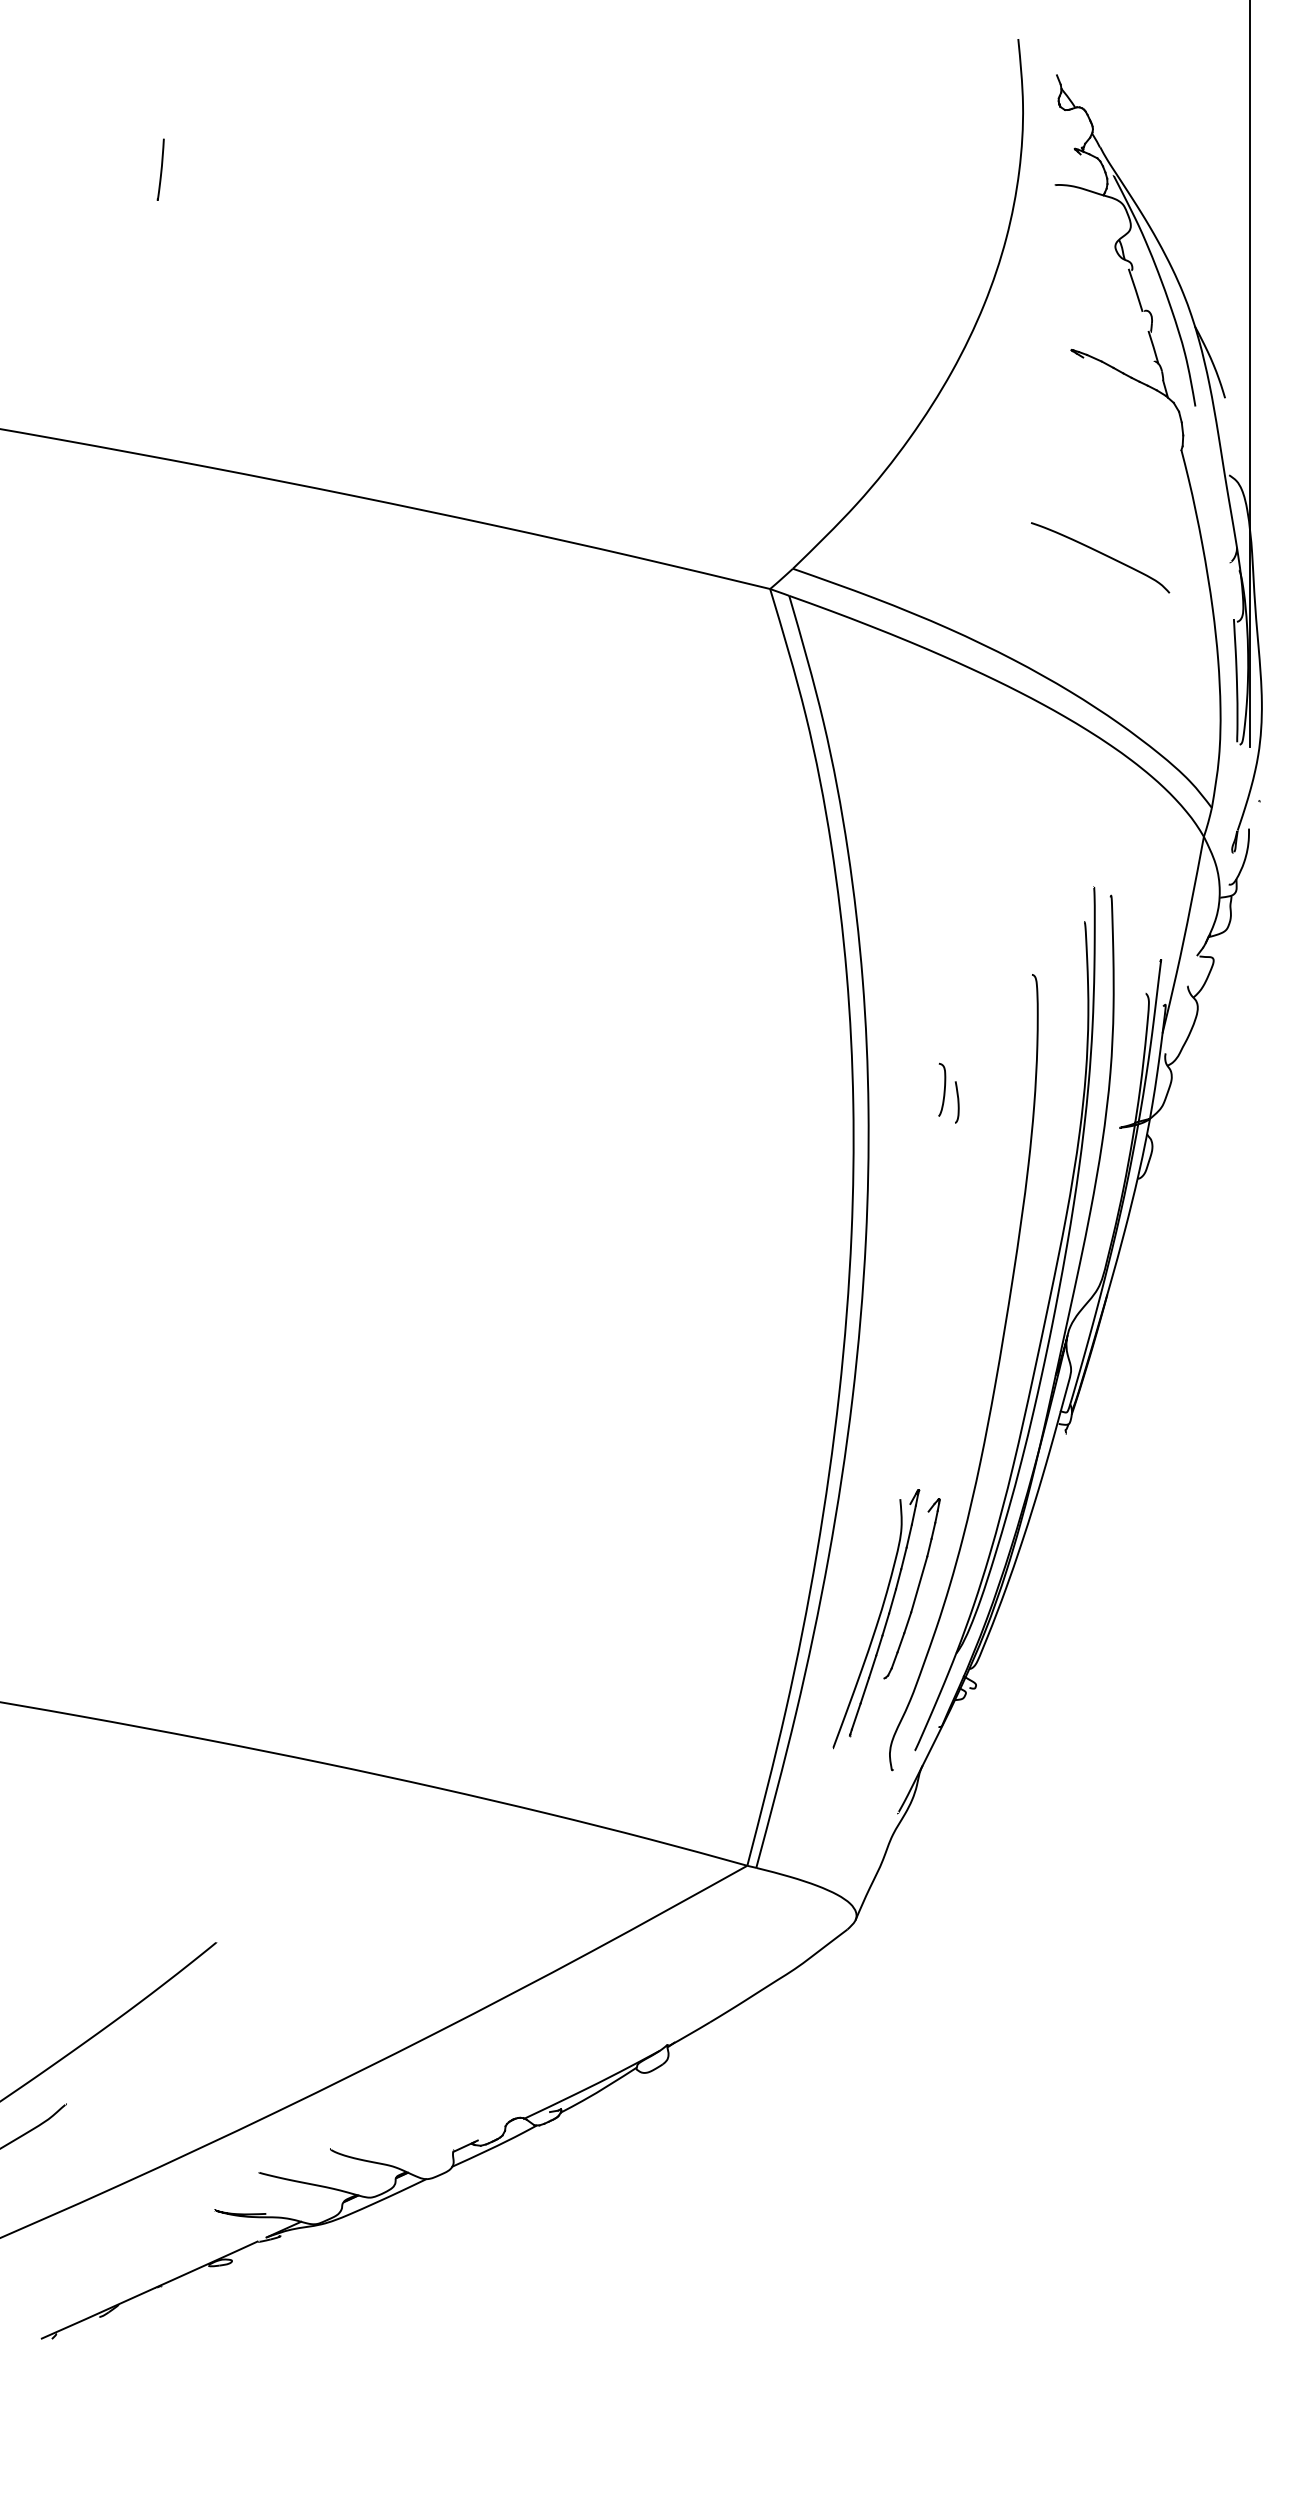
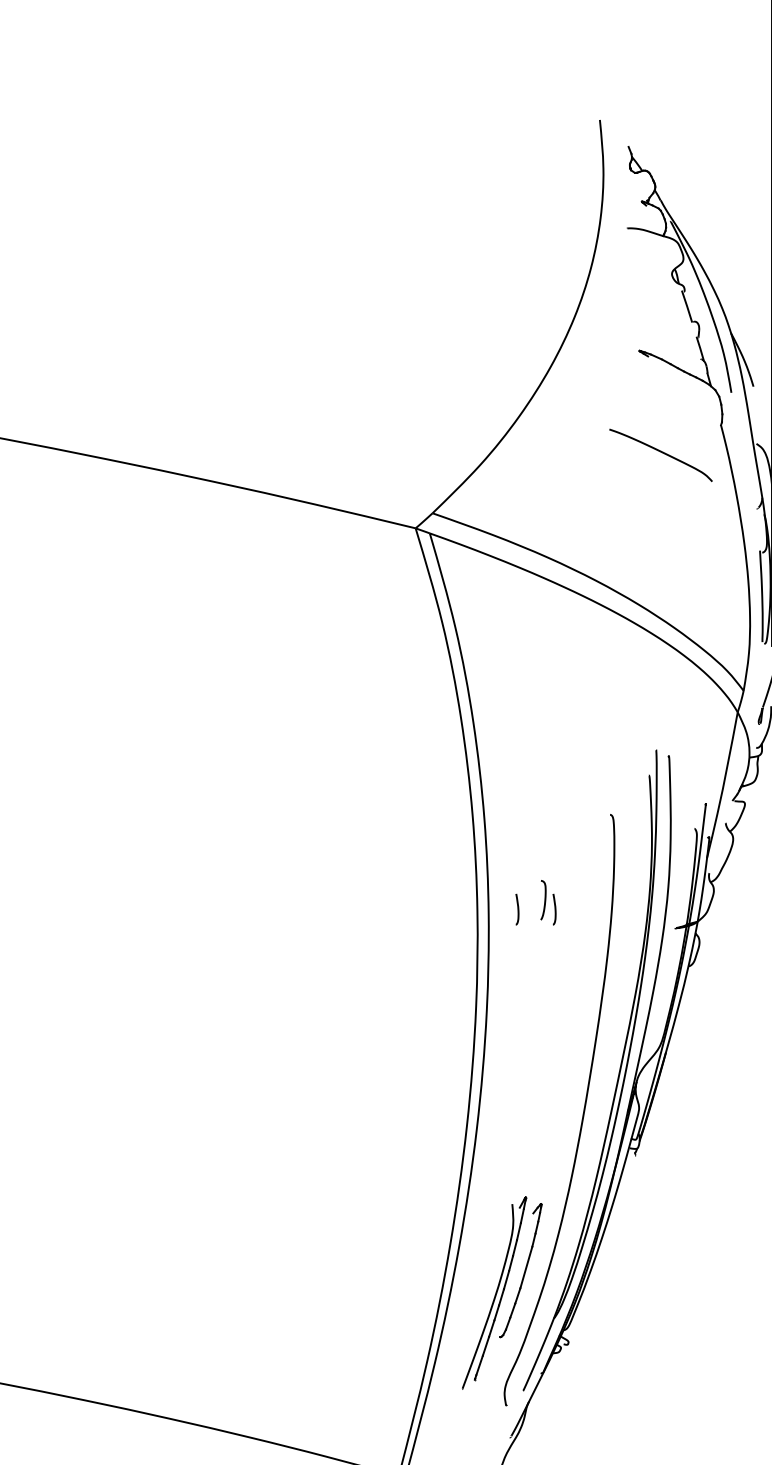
curve: (1101, 554) -> (661, 452), moved
curve: (907, 1102) -> (517, 909), added

